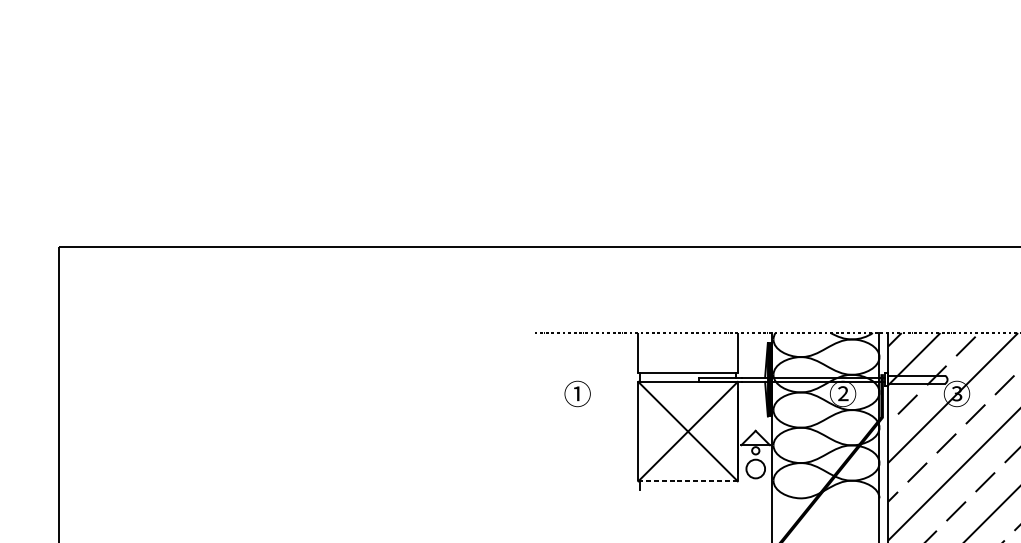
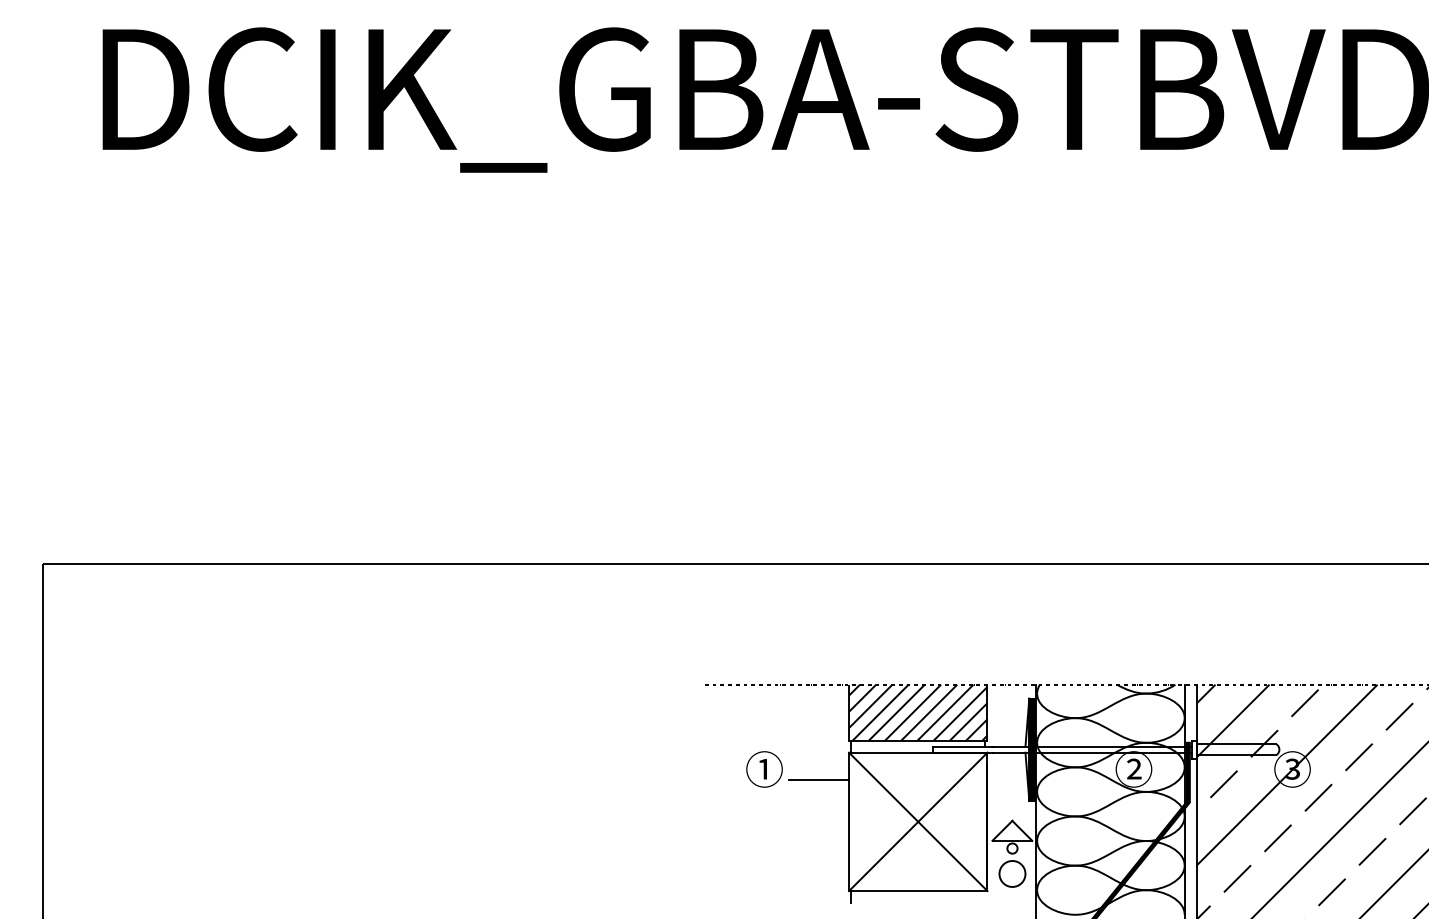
hatch: (688, 353) -> (918, 712), added
line: (616, 401) -> (818, 780), added
line: (687, 481) -> (917, 891), dashed -> solid

